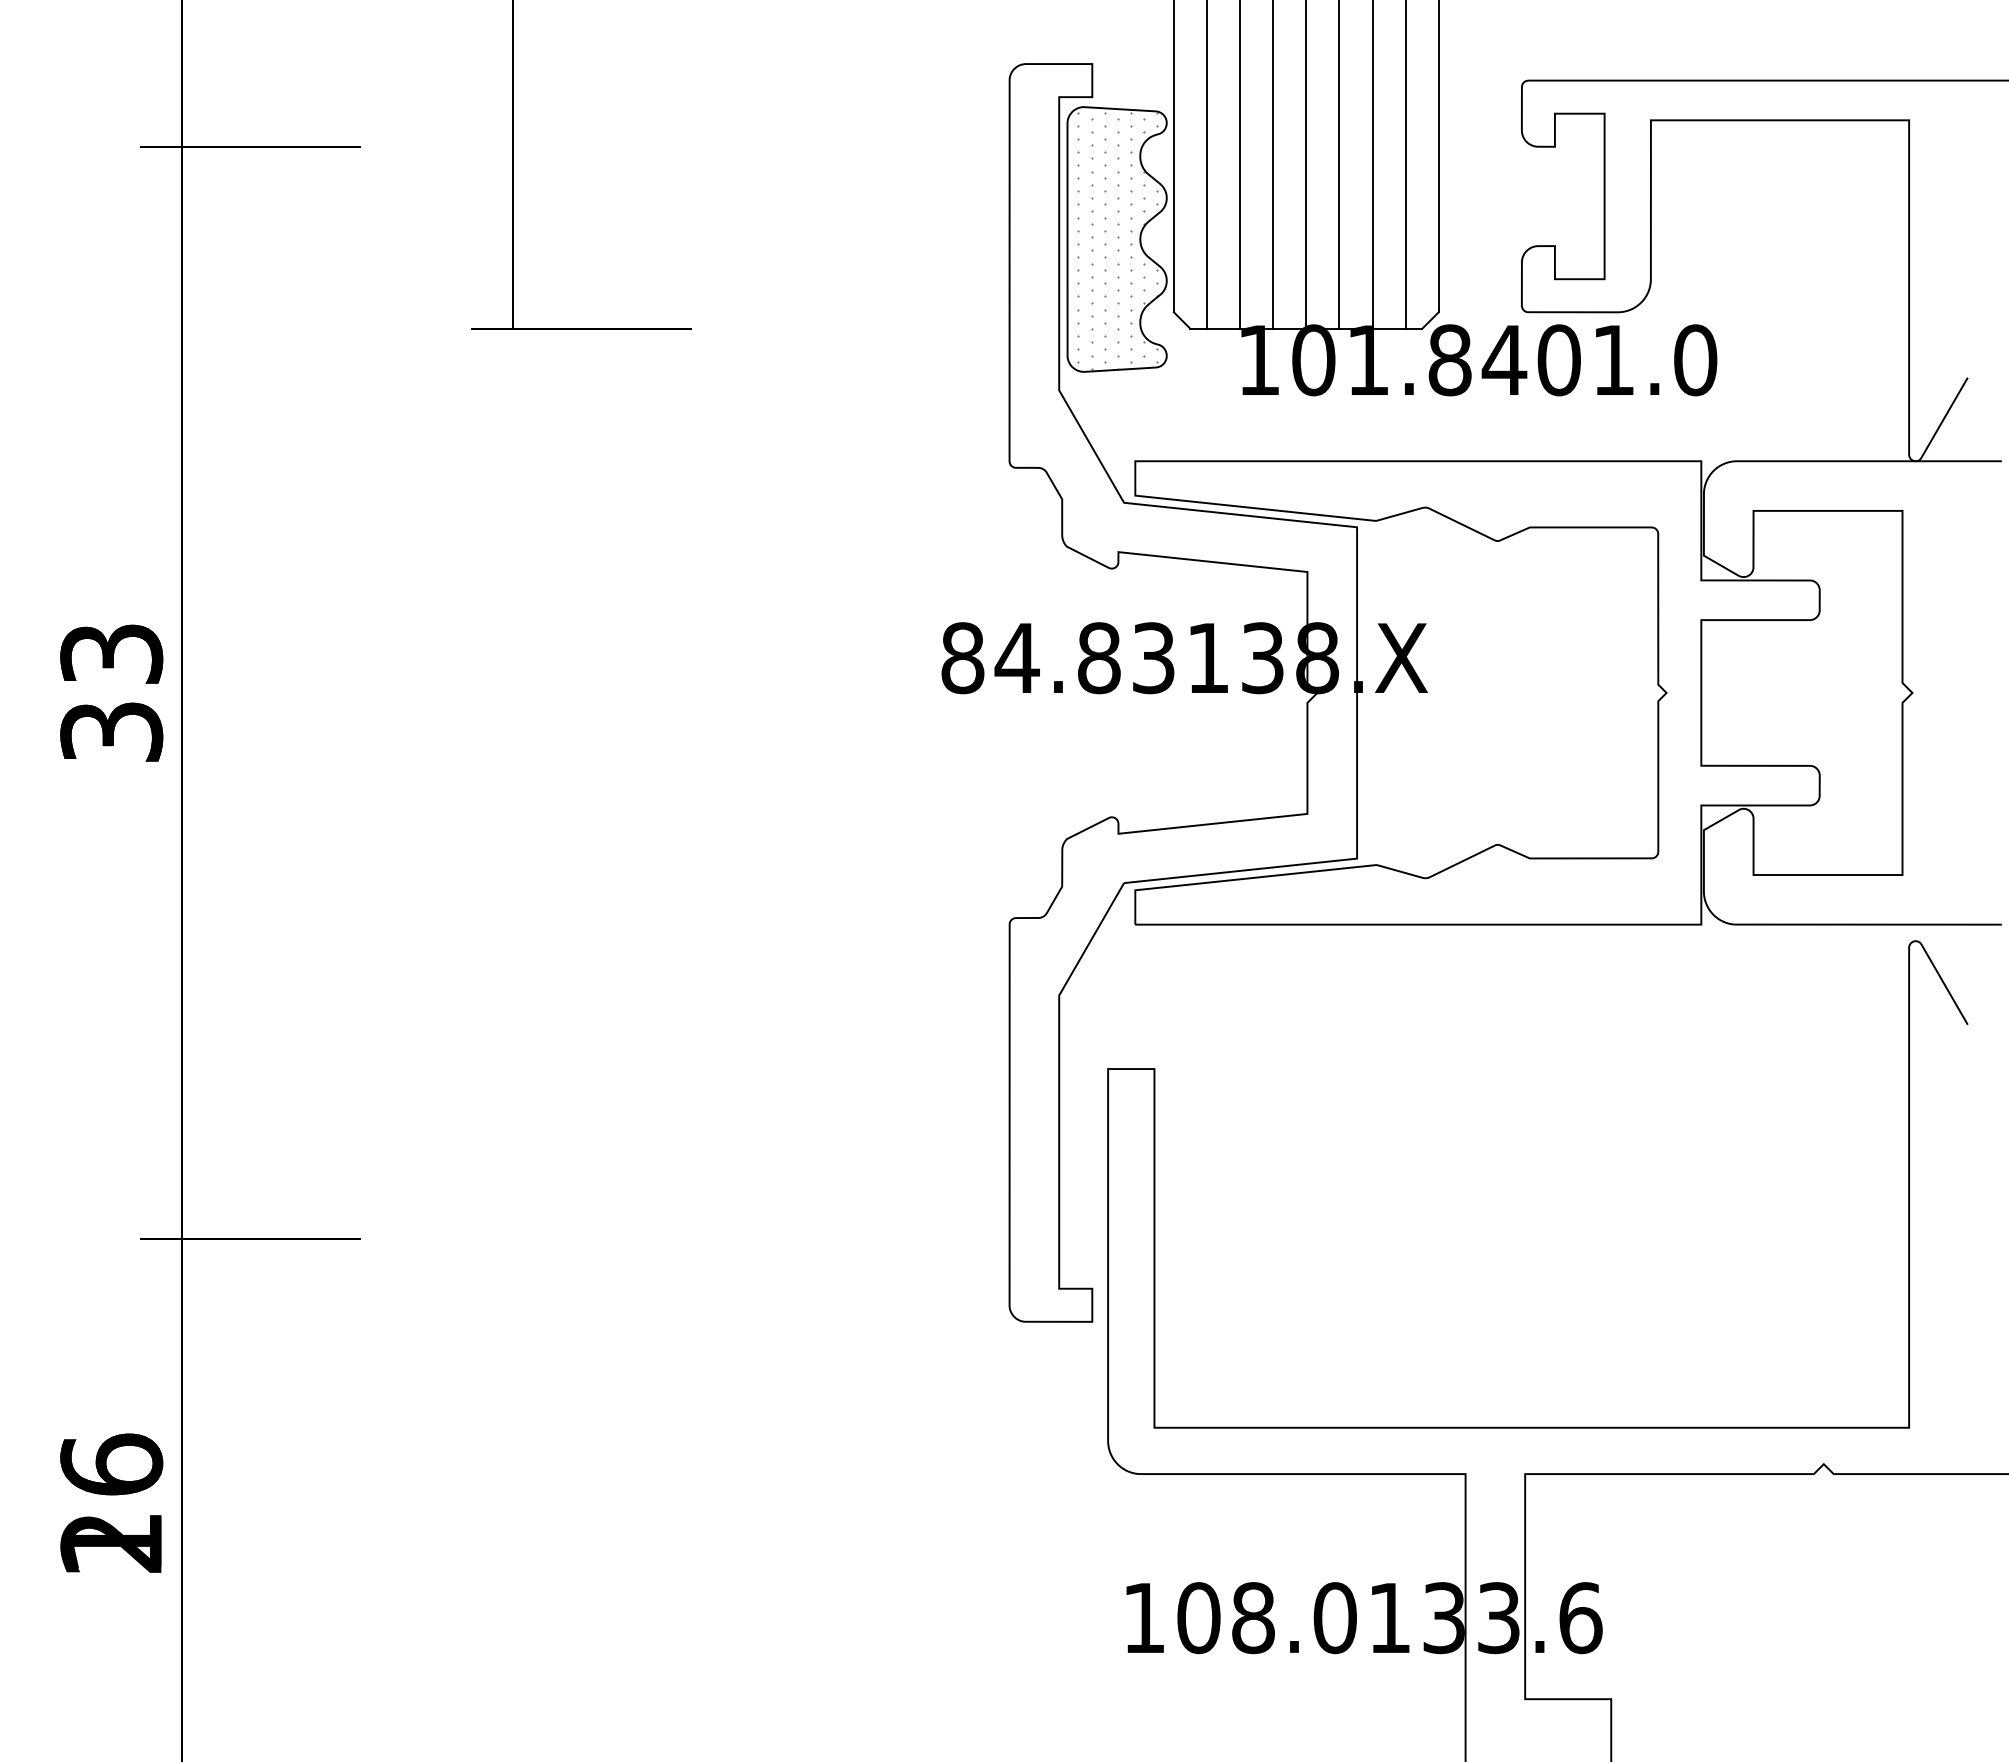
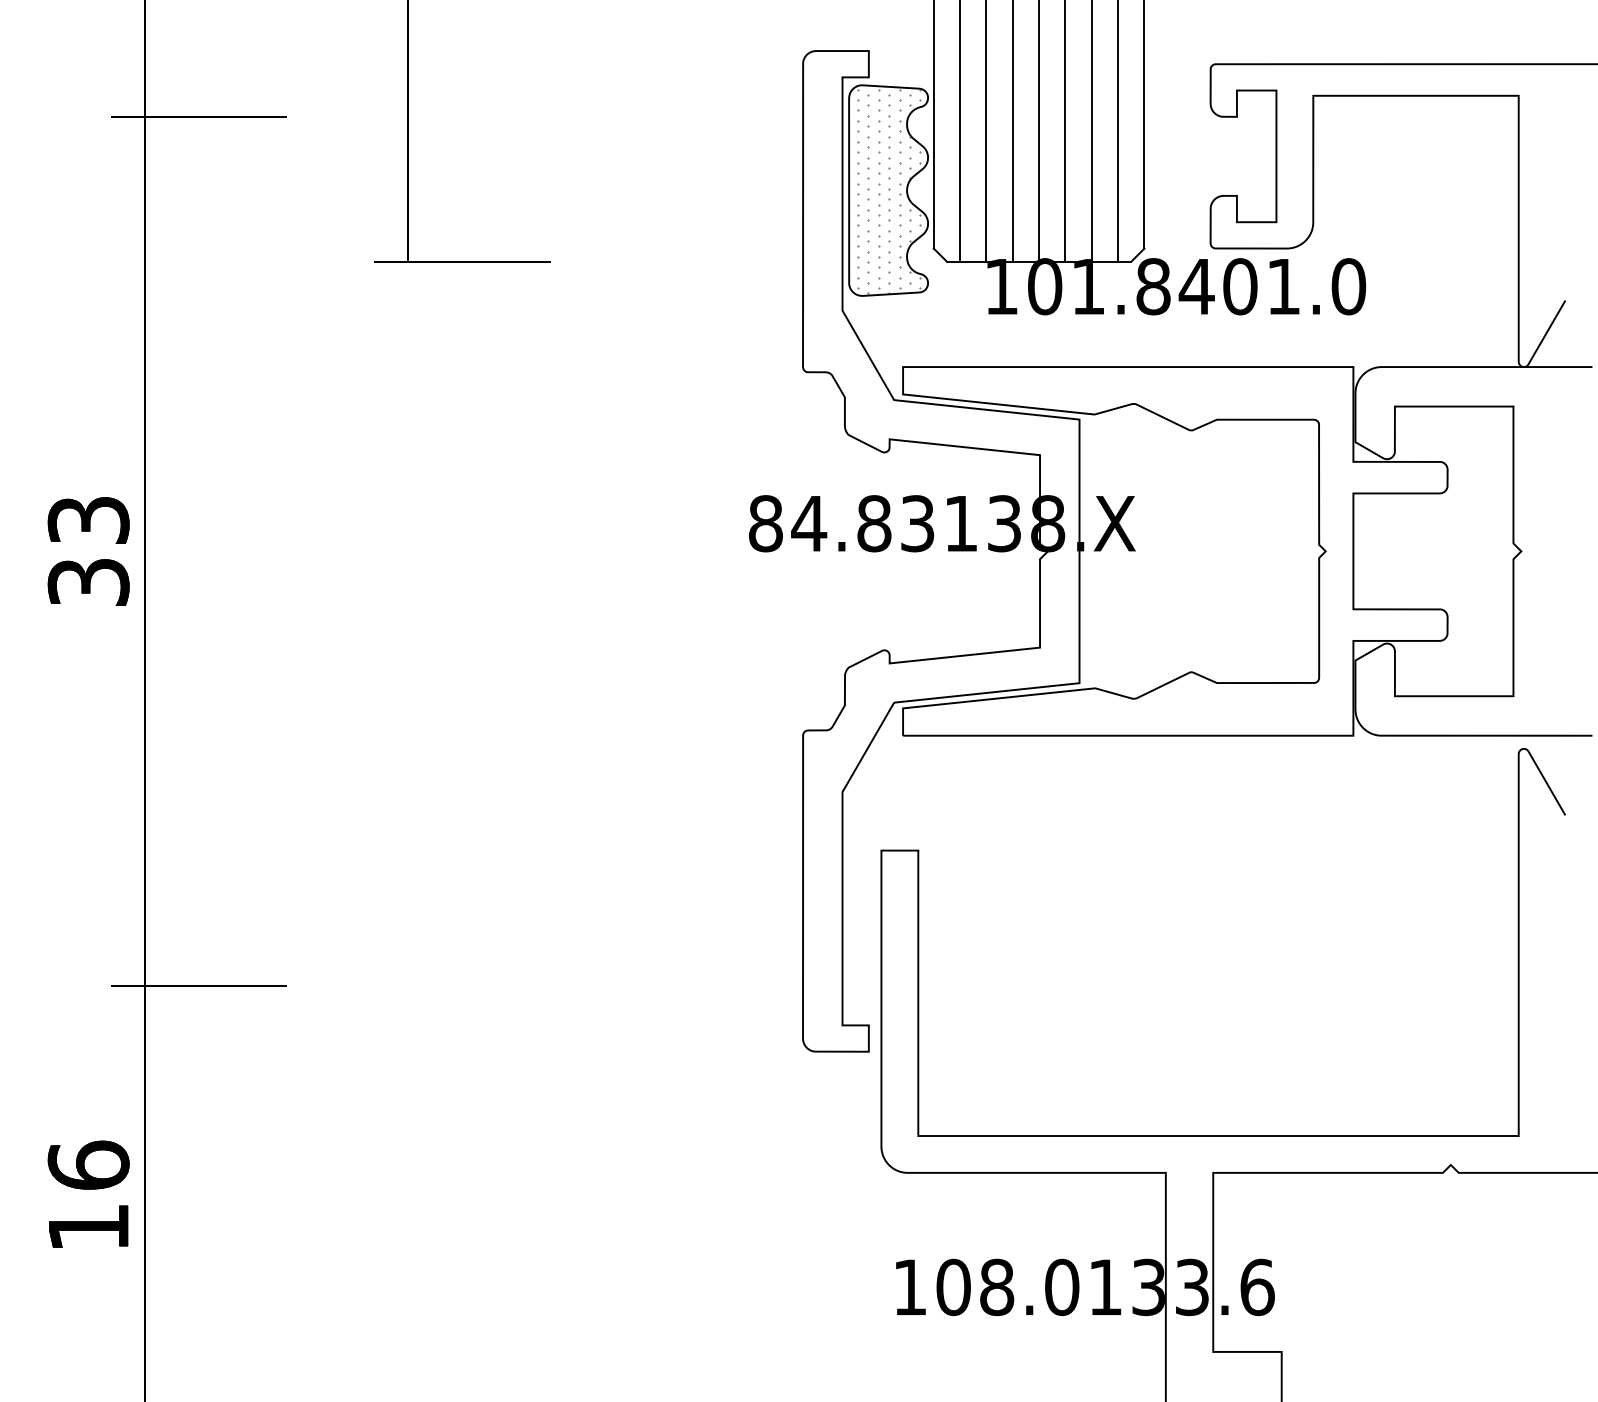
text: (110, 1543) -> (87, 1228), 26 -> 16

